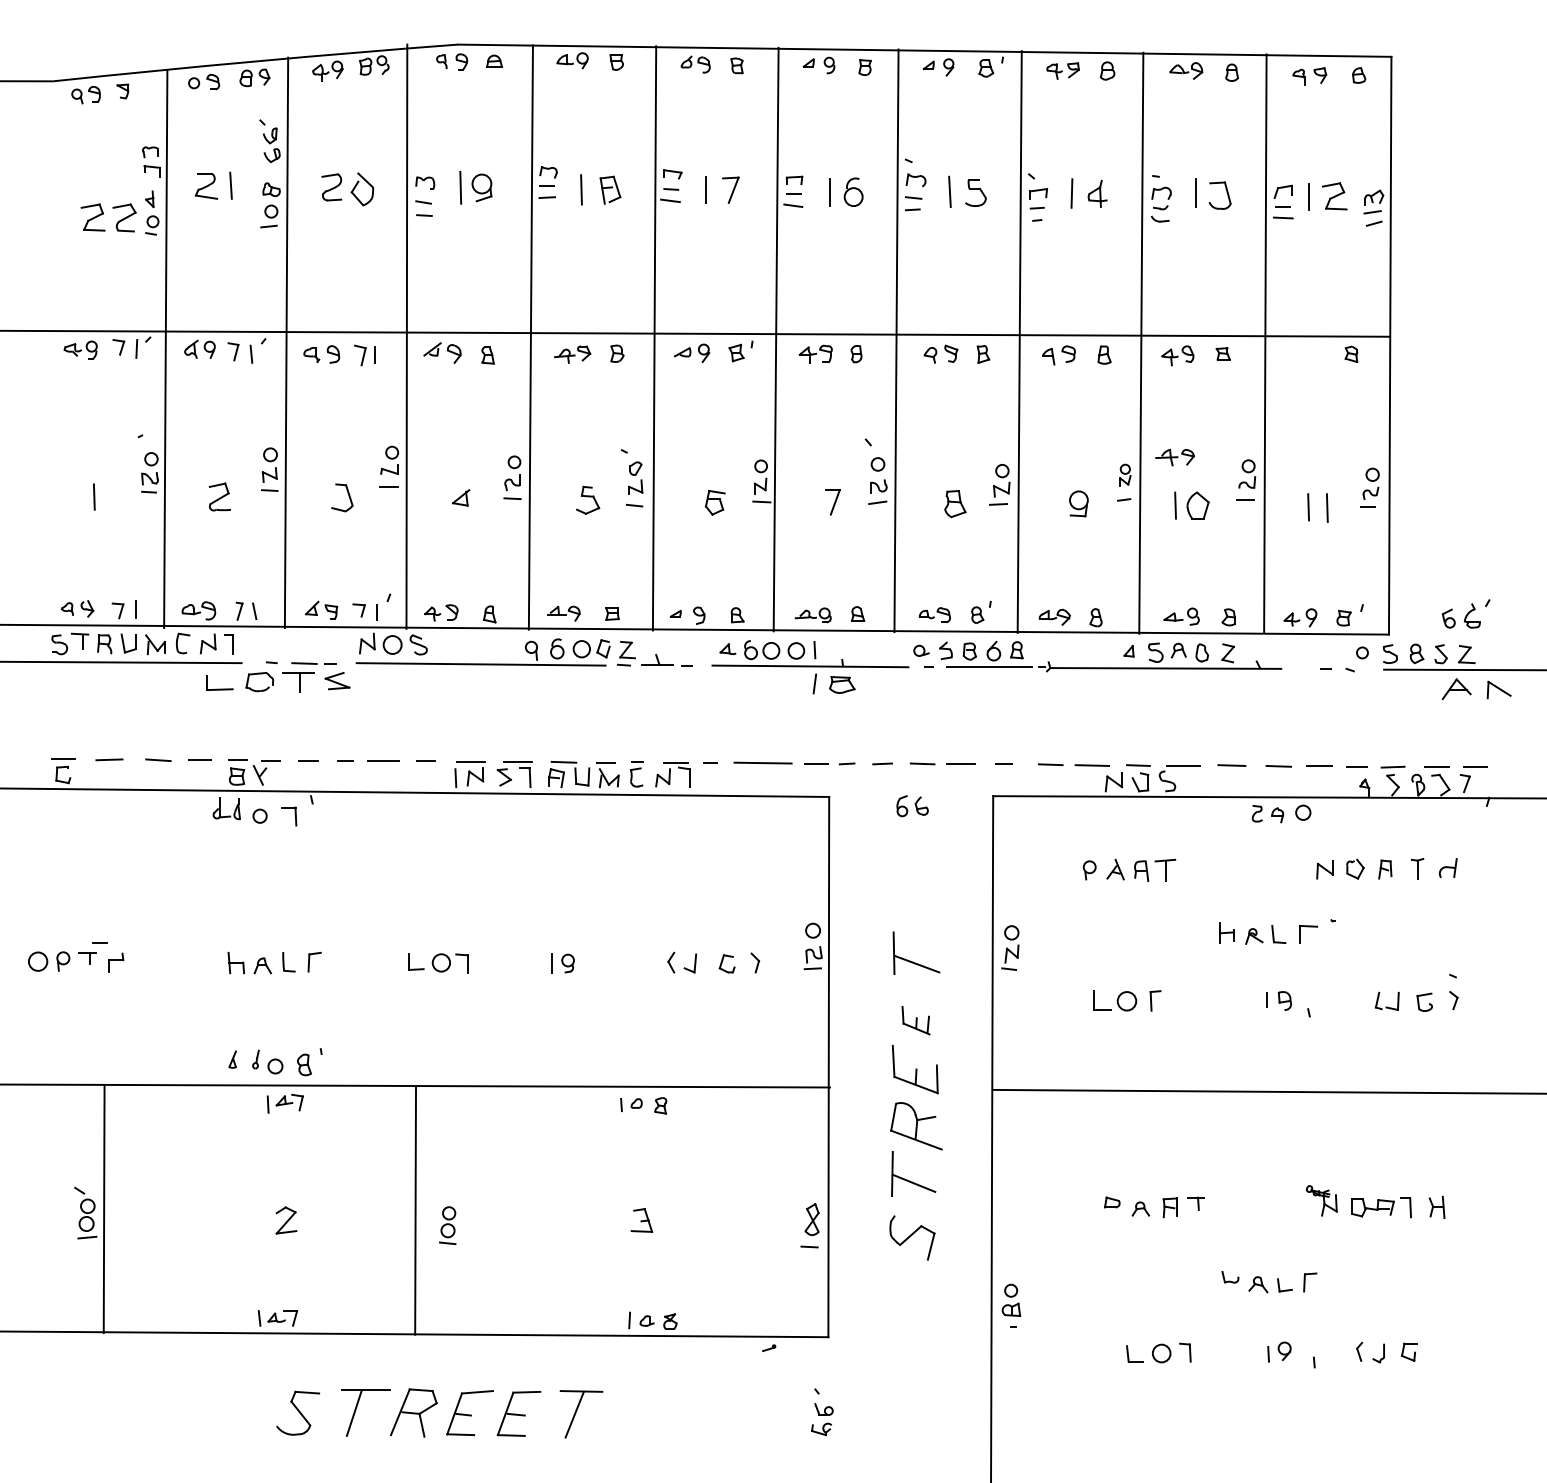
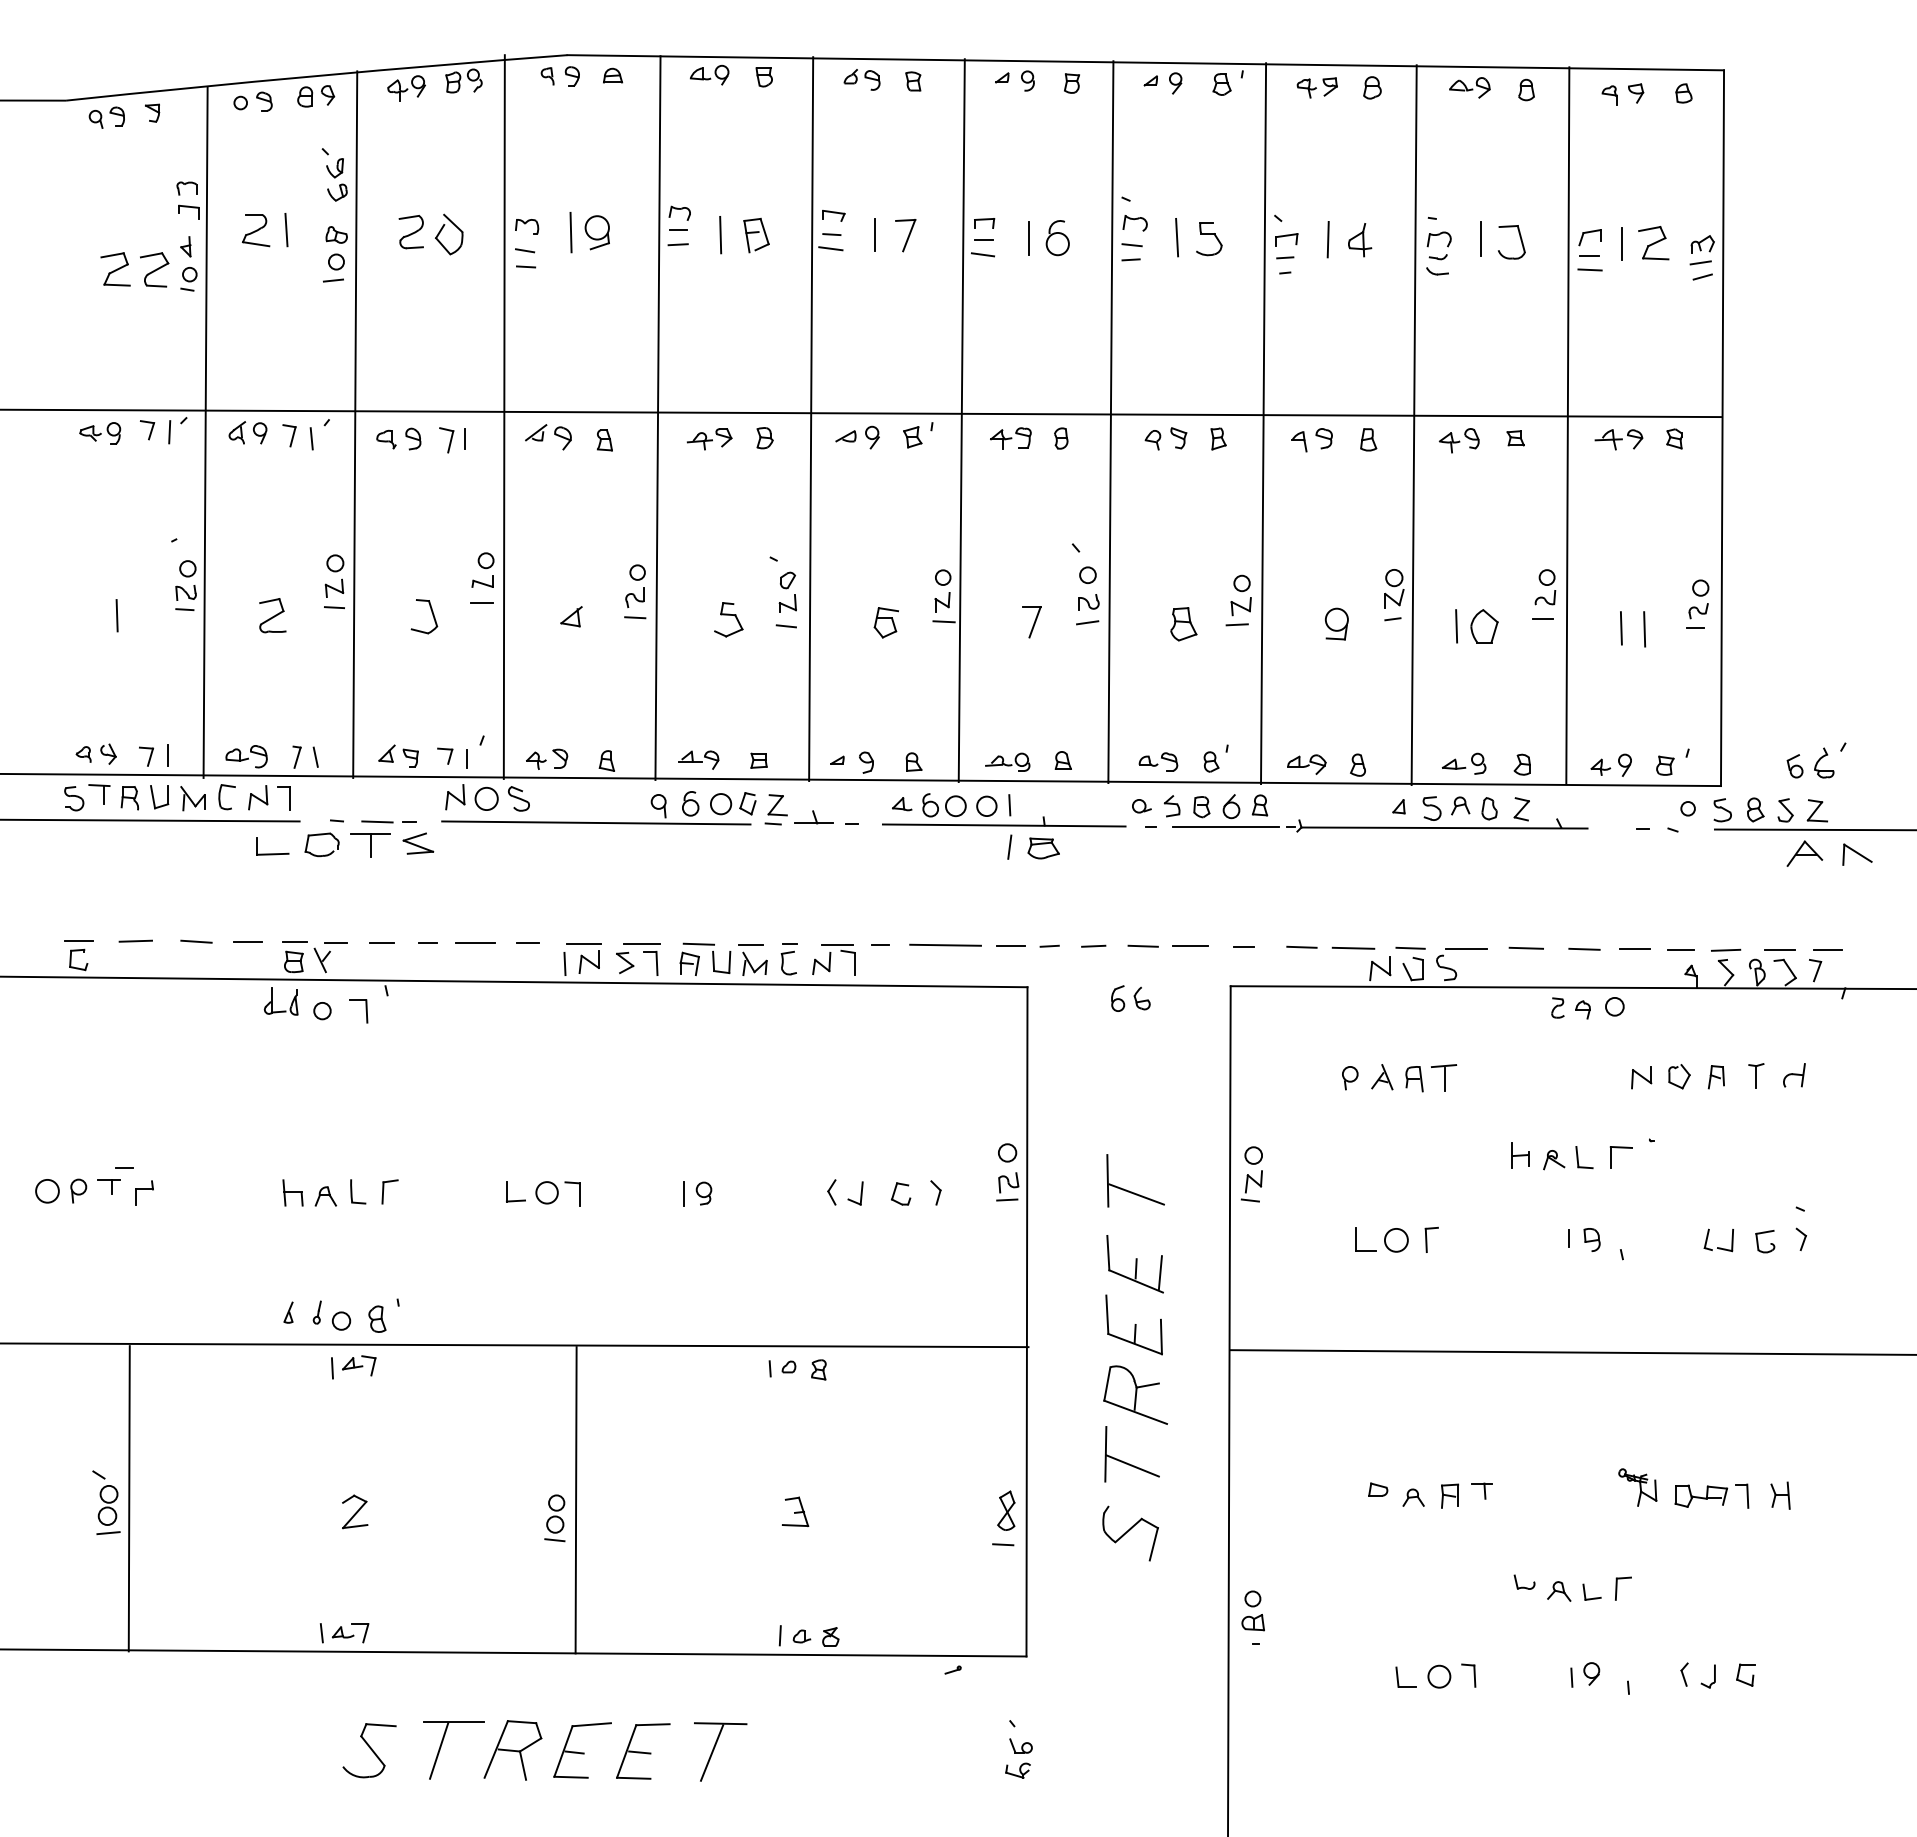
part: (1174, 457) -> (1618, 439), moved
part: (1125, 475) -> (1394, 588), size x1.43
part: (915, 1020) -> (1134, 1264), size x1.67
line: (415, 1211) -> (575, 1500), moved

